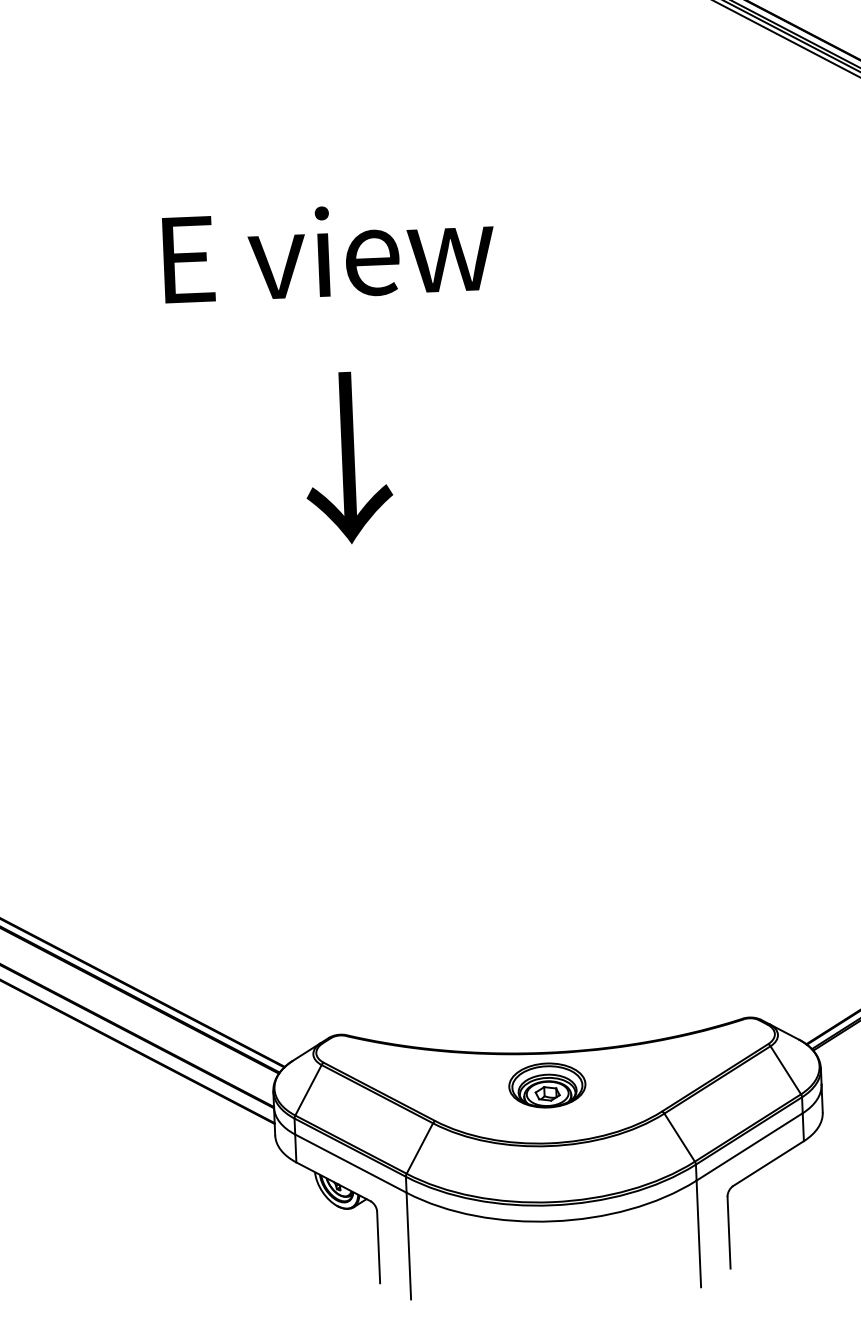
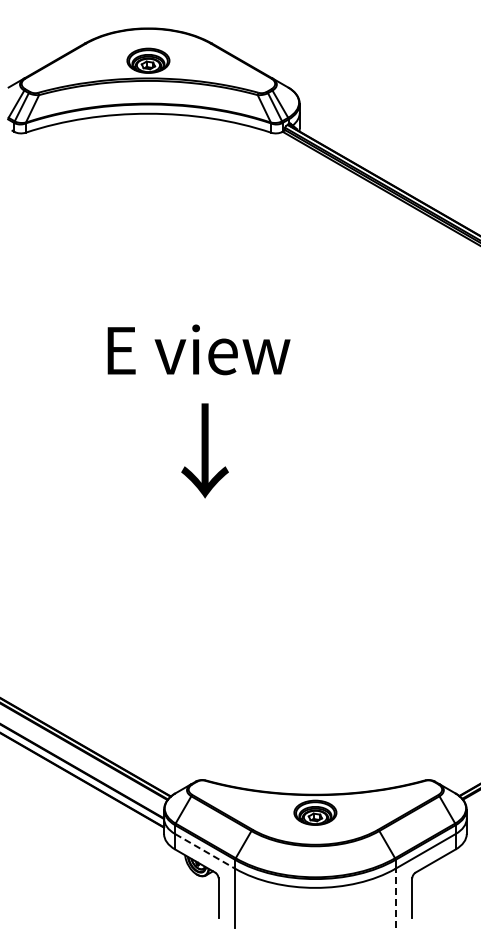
text: (327, 251) -> (198, 349), moved
text: (347, 457) -> (204, 450), moved
line: (351, 1163) -> (205, 851), solid -> dashed
line: (698, 1232) -> (395, 897), solid -> dashed

